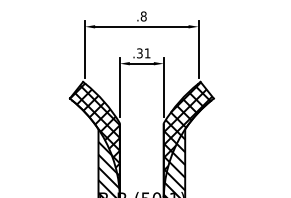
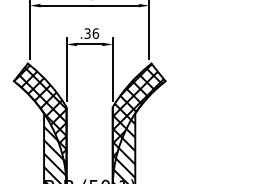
text: (147, 53) -> (95, 33), .31 -> .36

